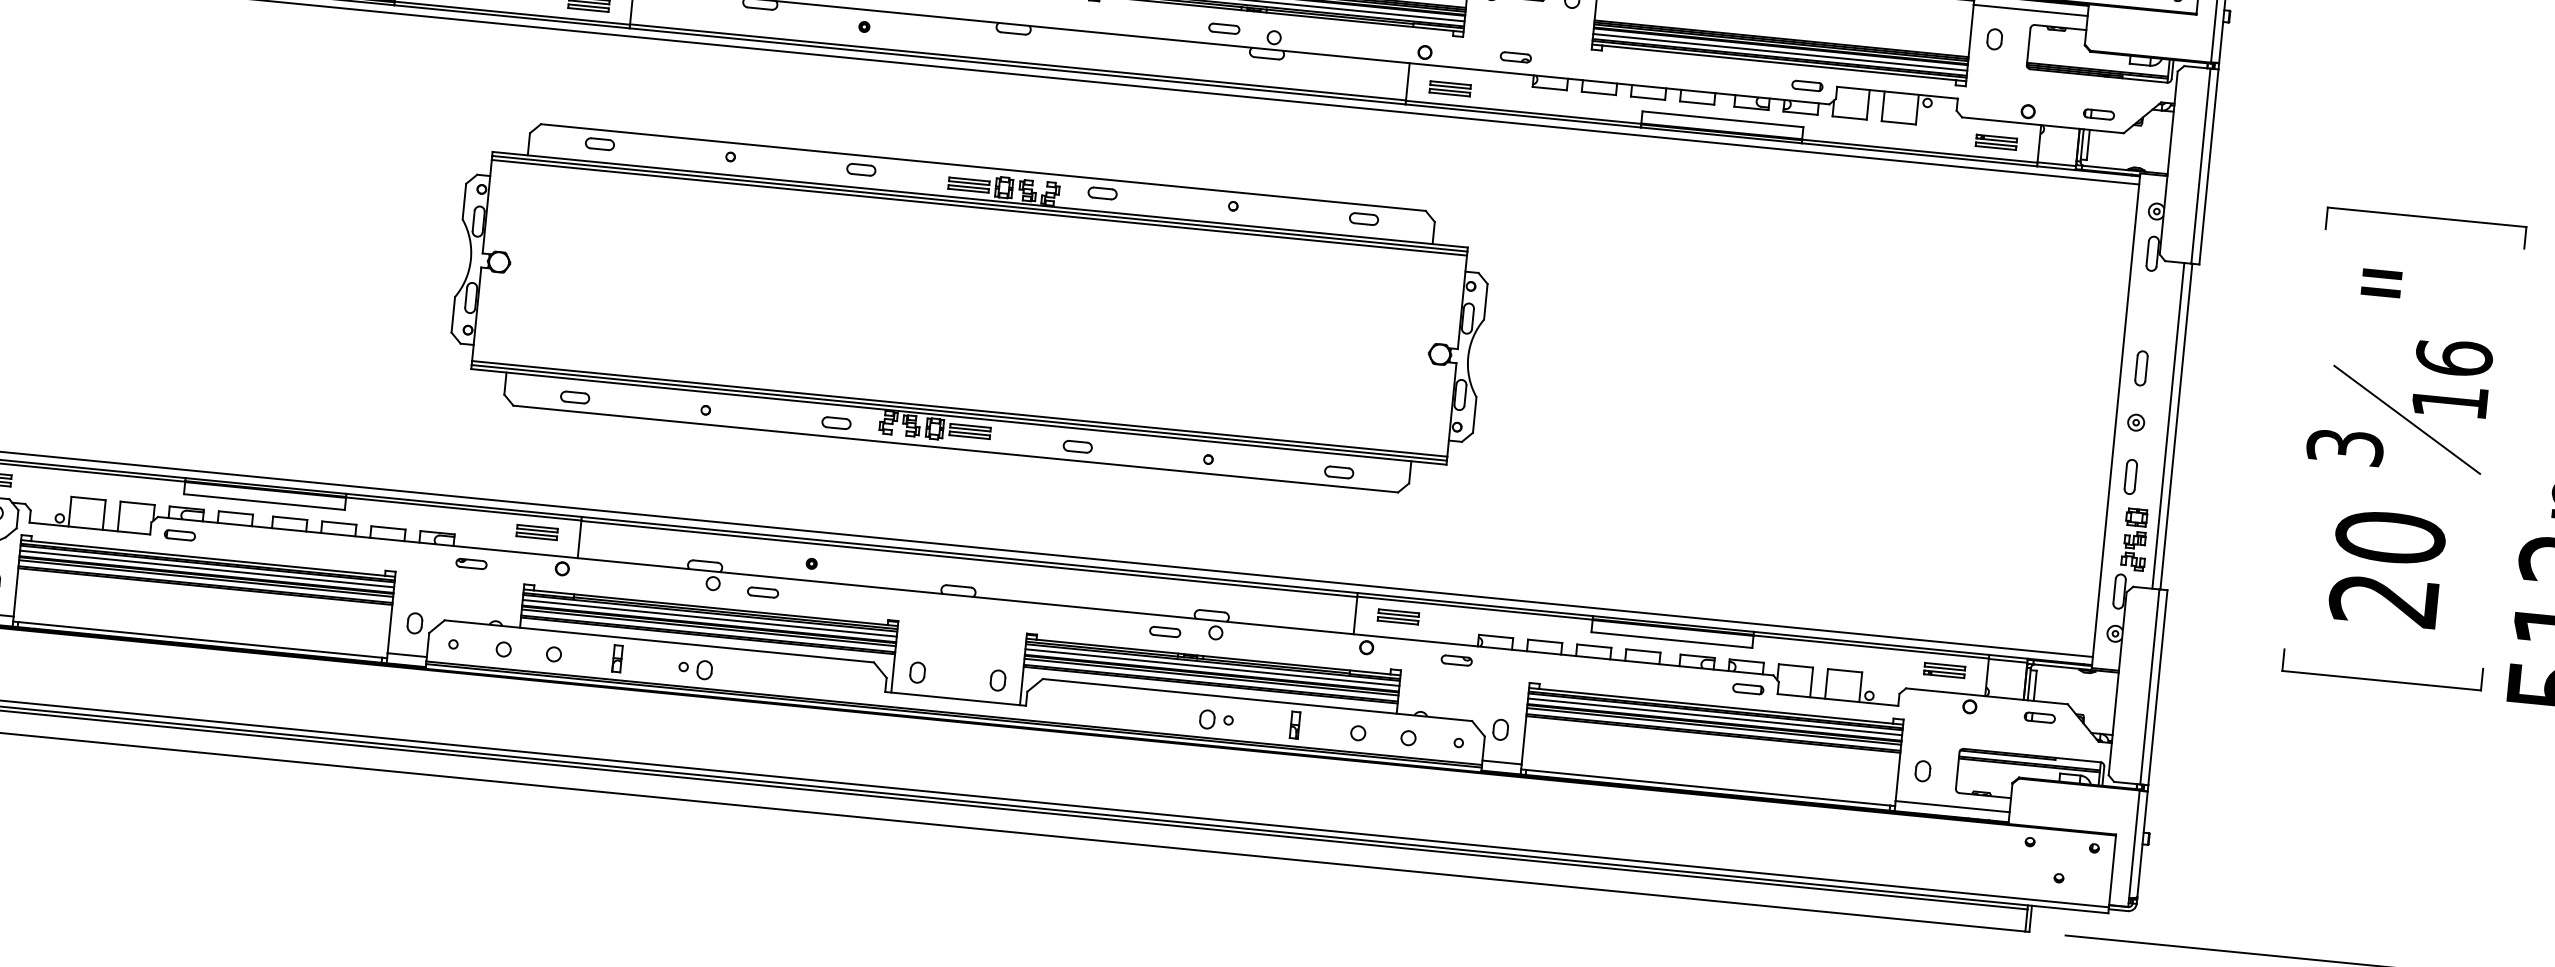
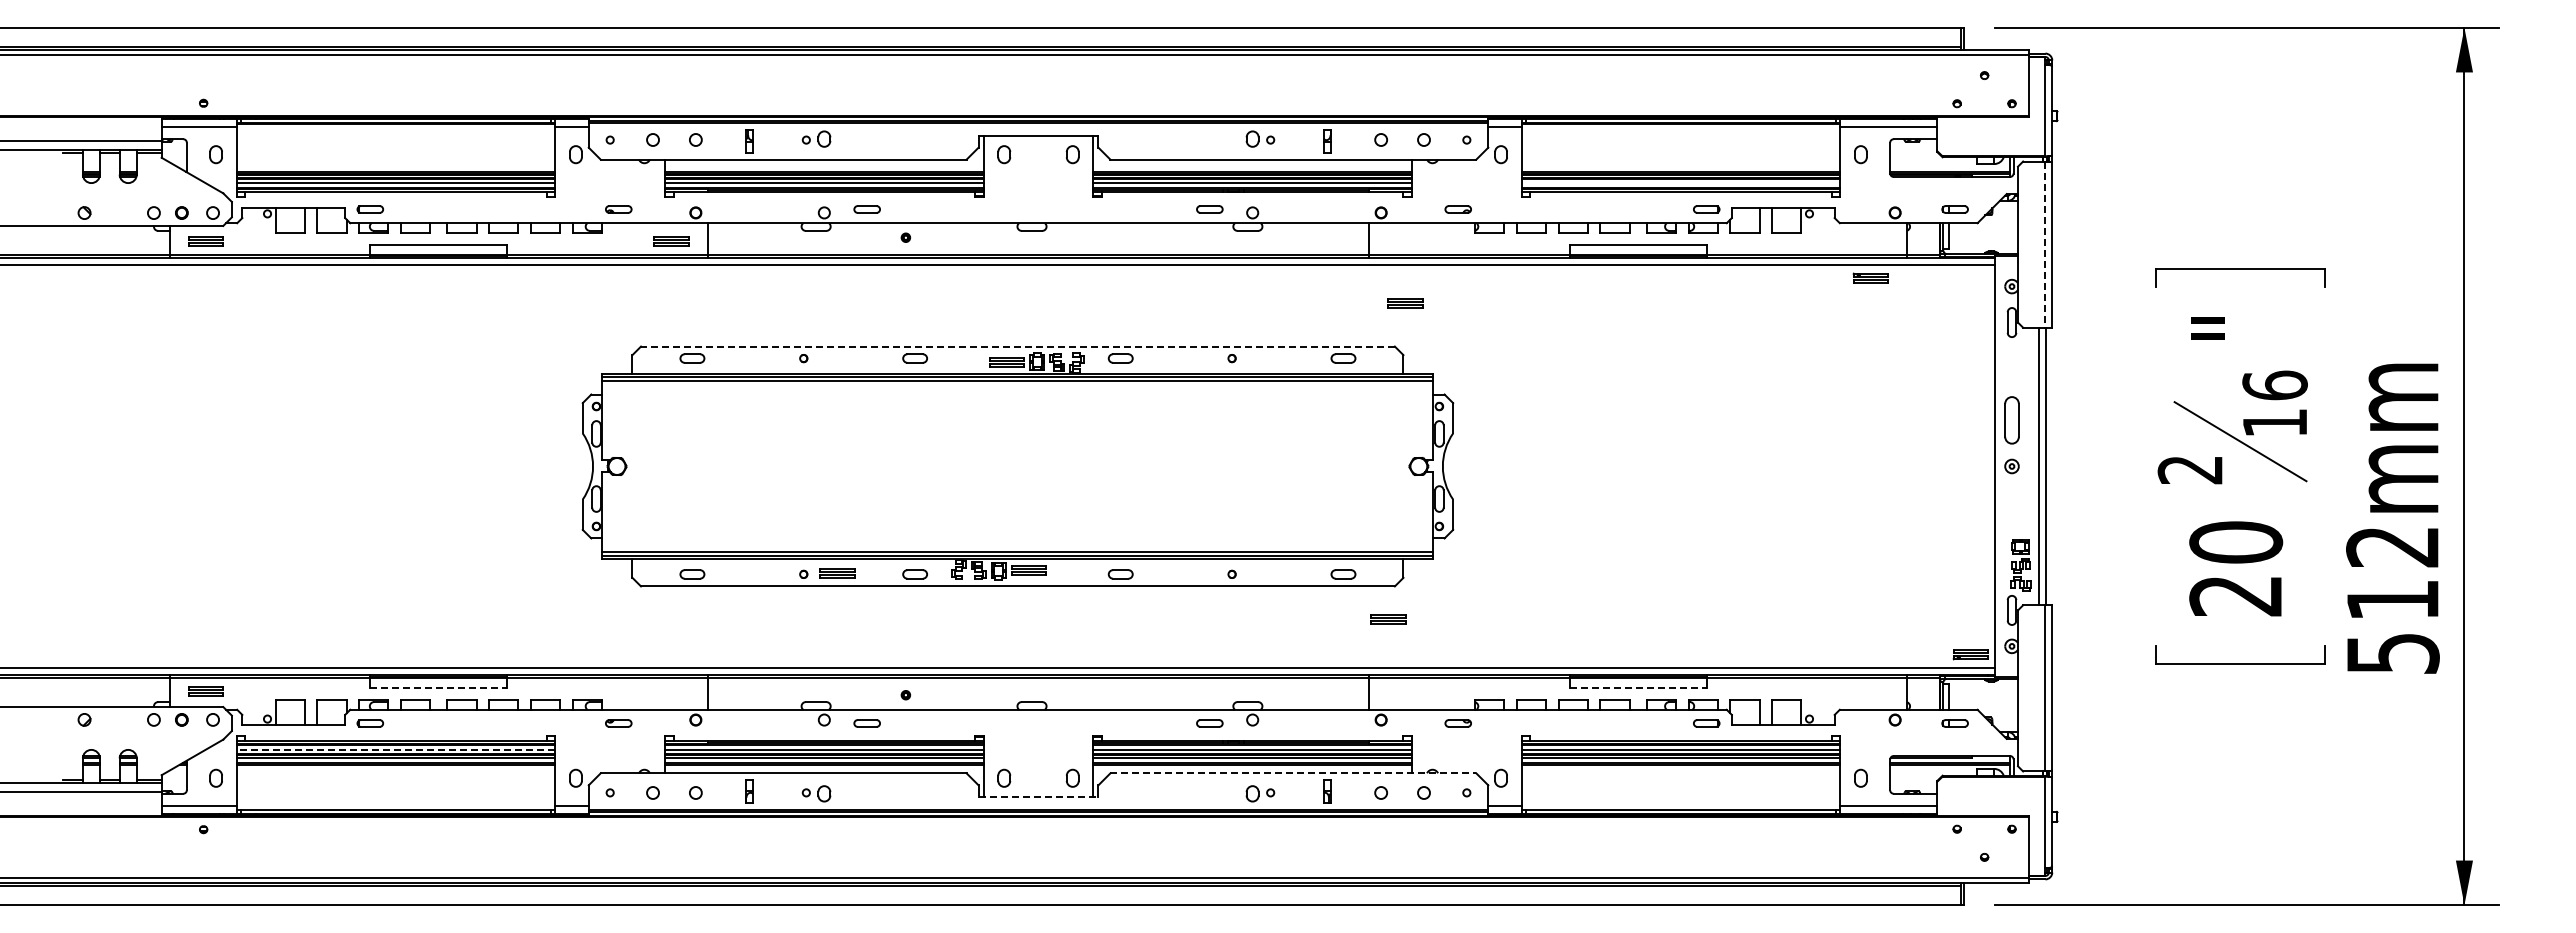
line: (1779, 52) -> (1680, 183), removed
part: (1450, 88) -> (1405, 303), moved
part: (1996, 141) -> (1870, 277), moved
line: (982, 167) -> (1017, 346), solid -> dashed
line: (2200, 167) -> (2045, 245), solid -> dashed
part: (2140, 367) -> (2011, 419), size x1.6
text: (2345, 447) -> (2190, 470), 3 -> 2
part: (2130, 476) -> (2011, 512), removed
line: (263, 502) -> (438, 688), solid -> dashed
part: (537, 532) -> (837, 573), moved
line: (206, 568) -> (395, 749), solid -> dashed
part: (1398, 616) -> (1388, 619), moved
line: (1672, 640) -> (1638, 688), solid -> dashed
part: (1944, 670) -> (1970, 654), moved
line: (955, 699) -> (1038, 797), solid -> dashed
line: (1257, 700) -> (1293, 773), solid -> dashed

